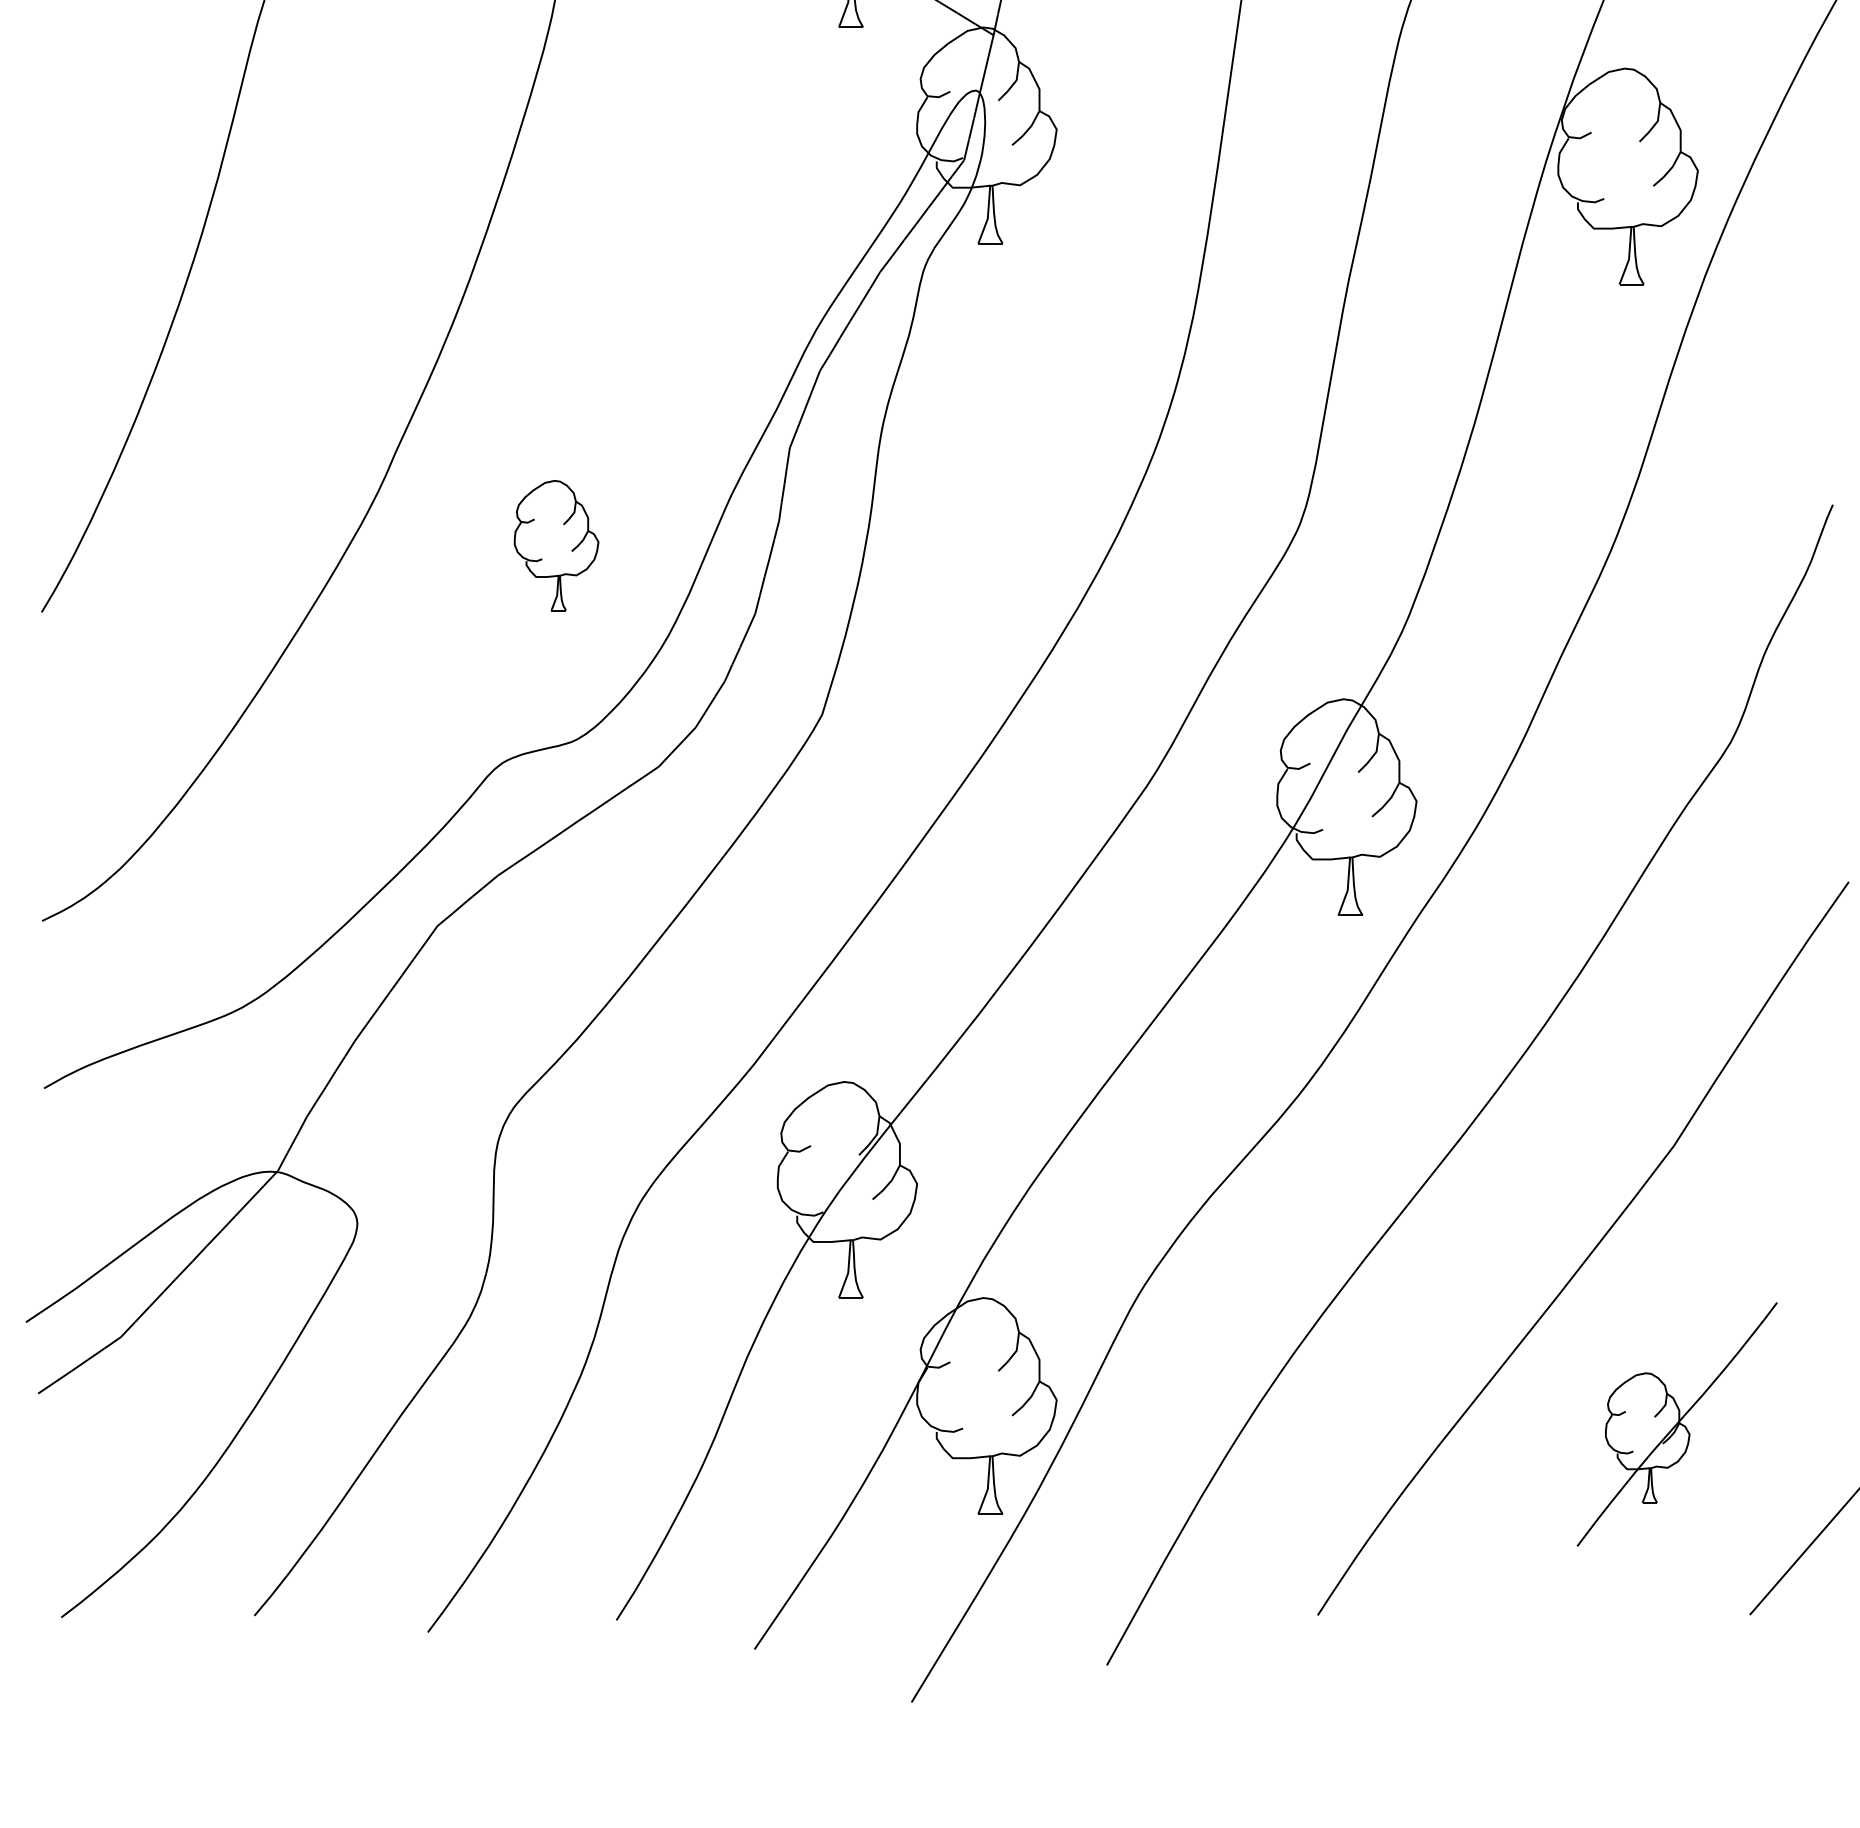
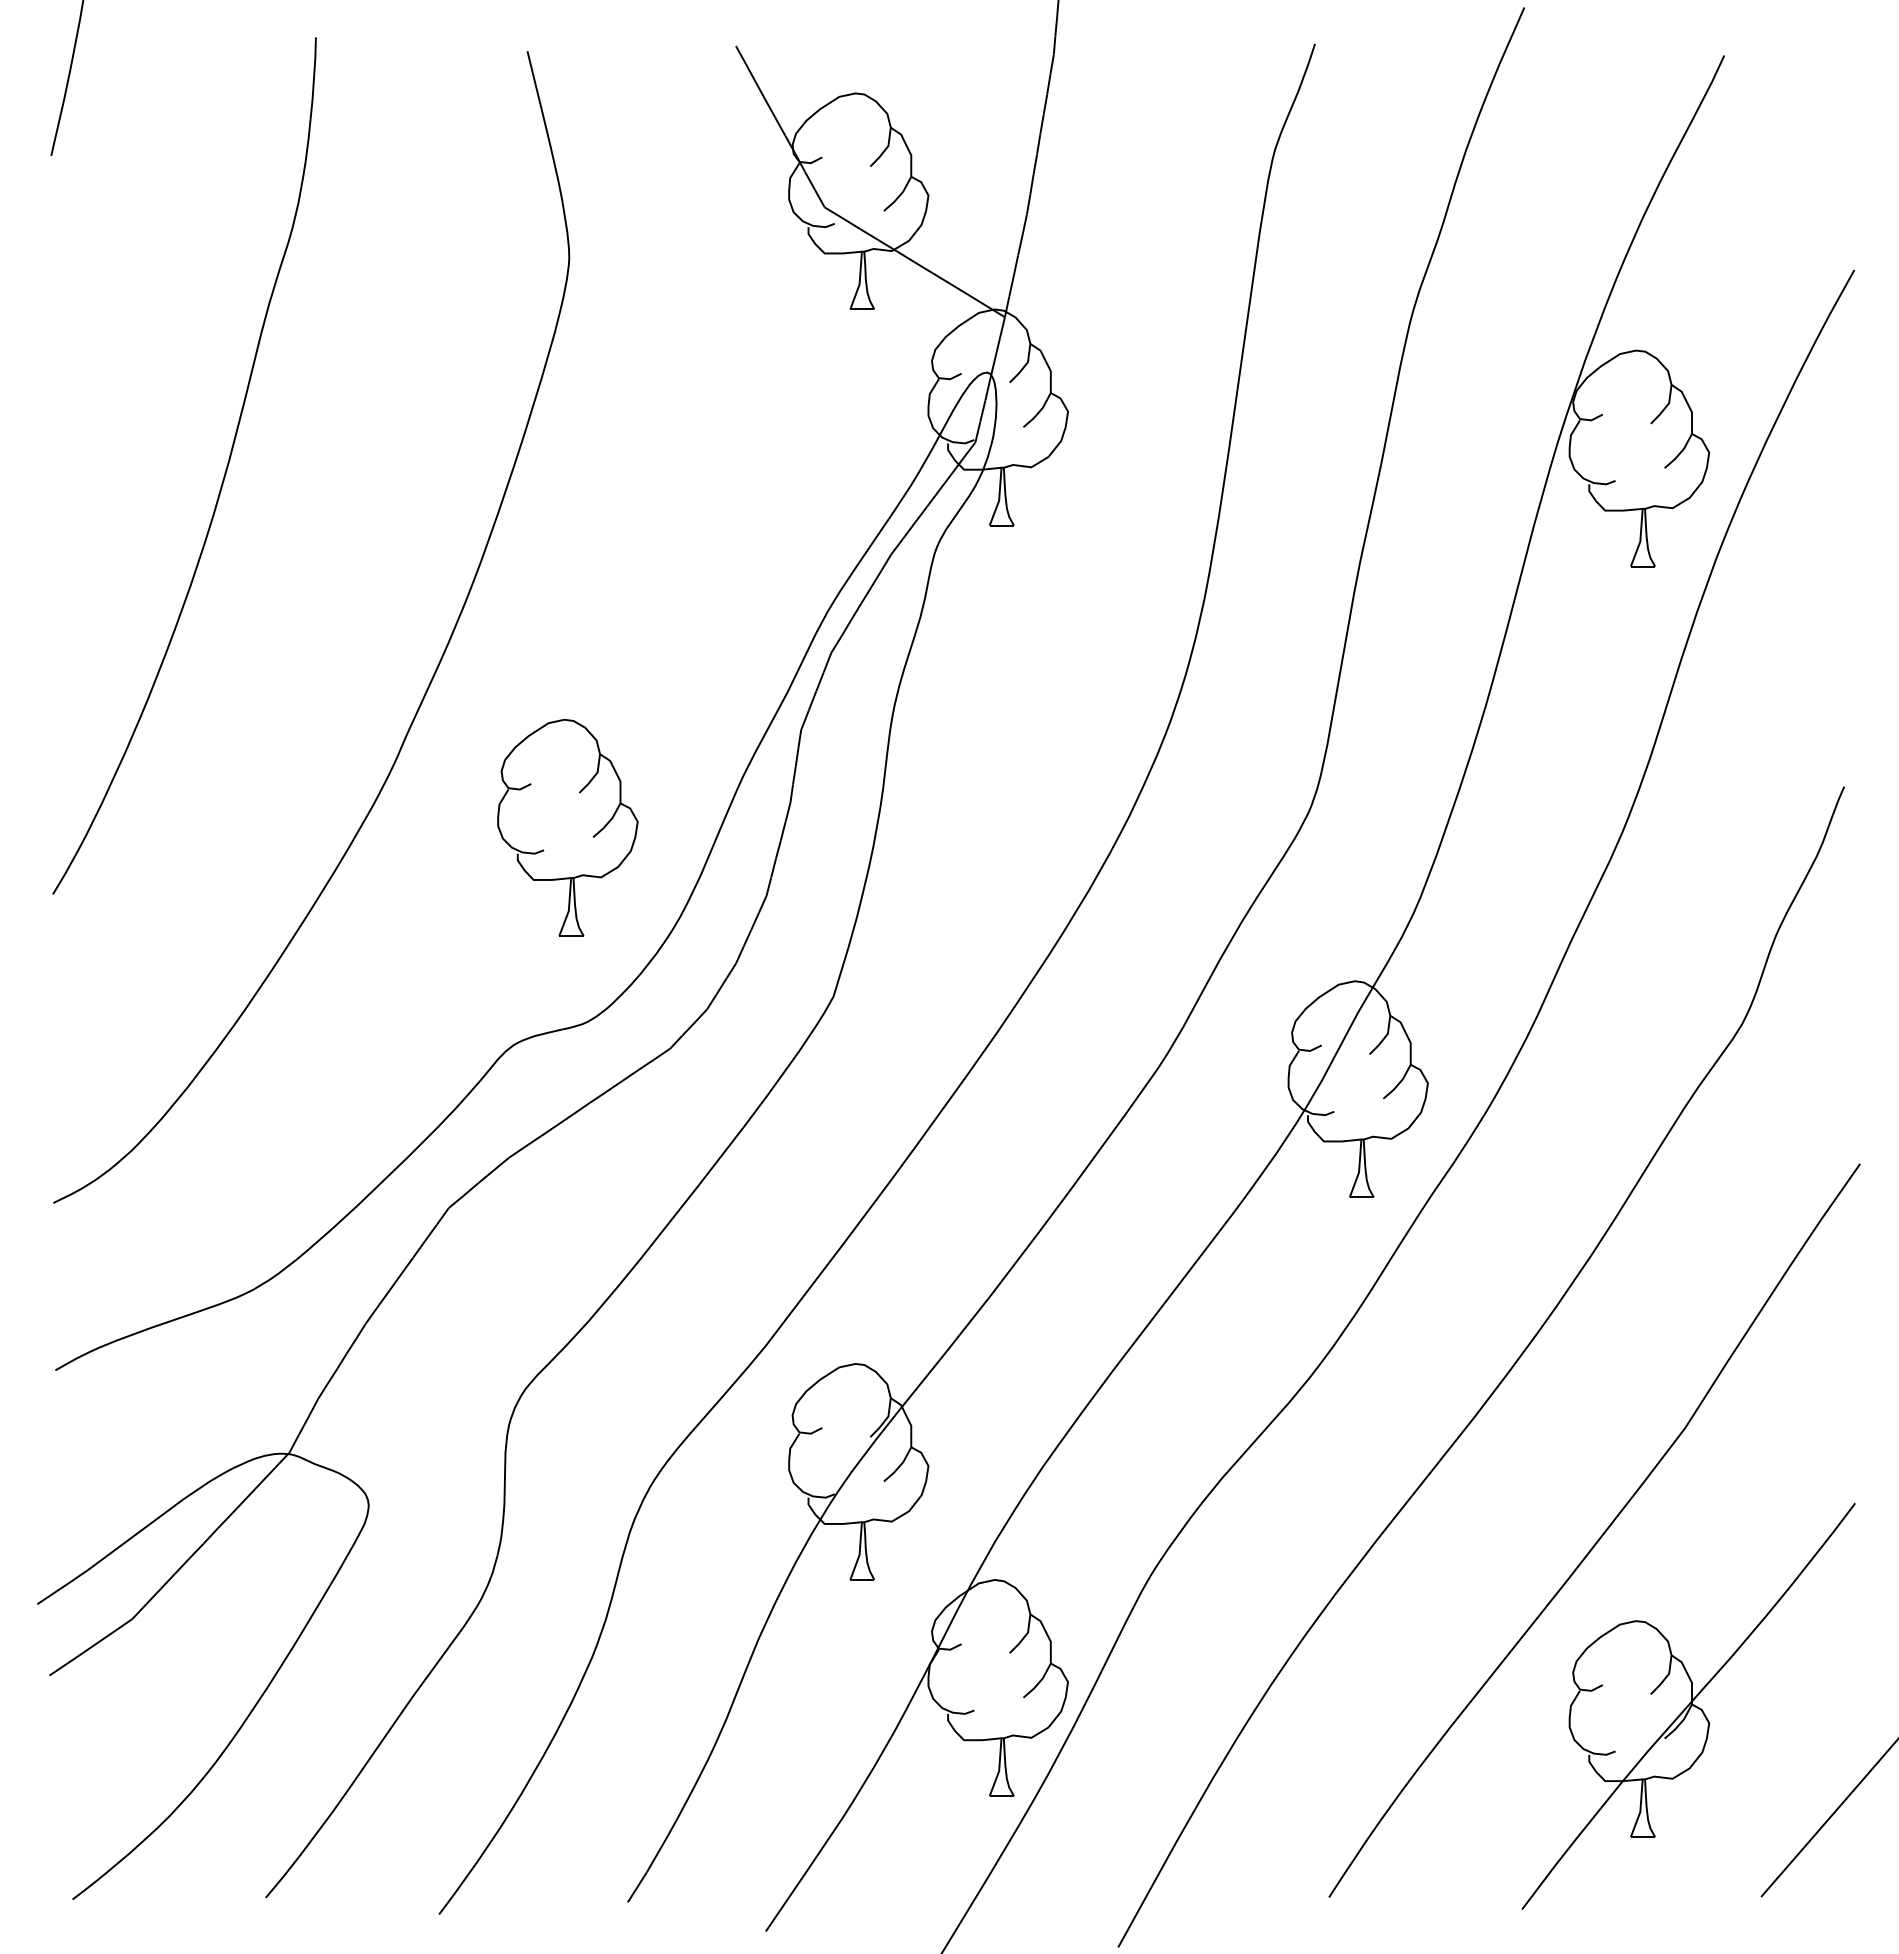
part: (556, 545) -> (567, 827), size x1.67
part: (1677, 1424) -> (1688, 1706), size x1.67

